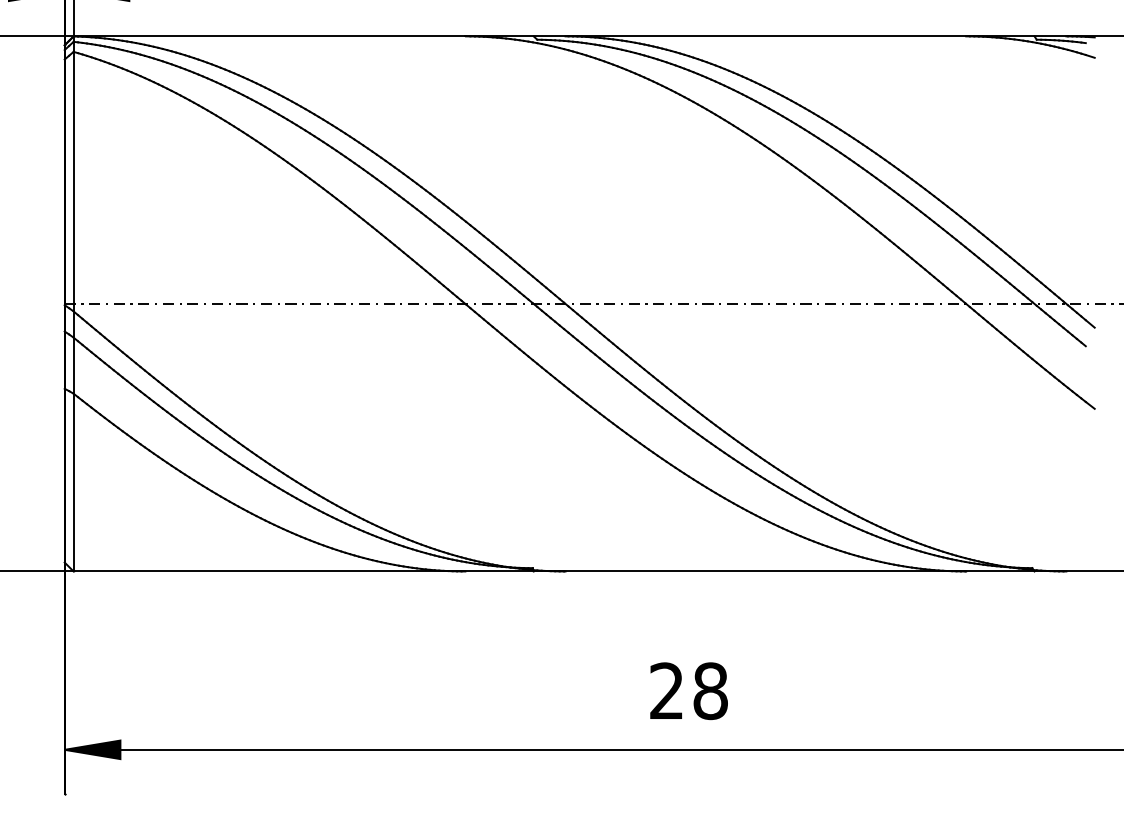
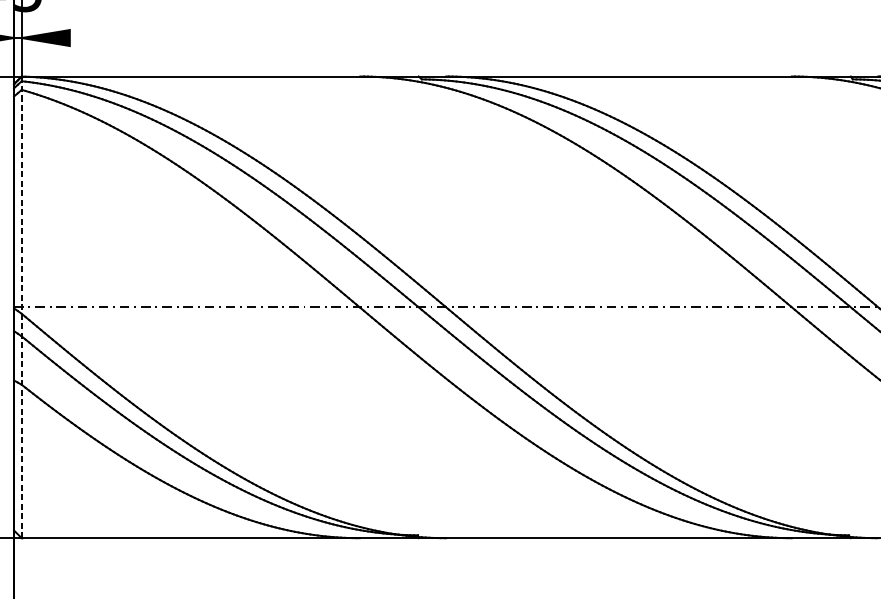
line: (73, 303) -> (21, 306), solid -> dashed

